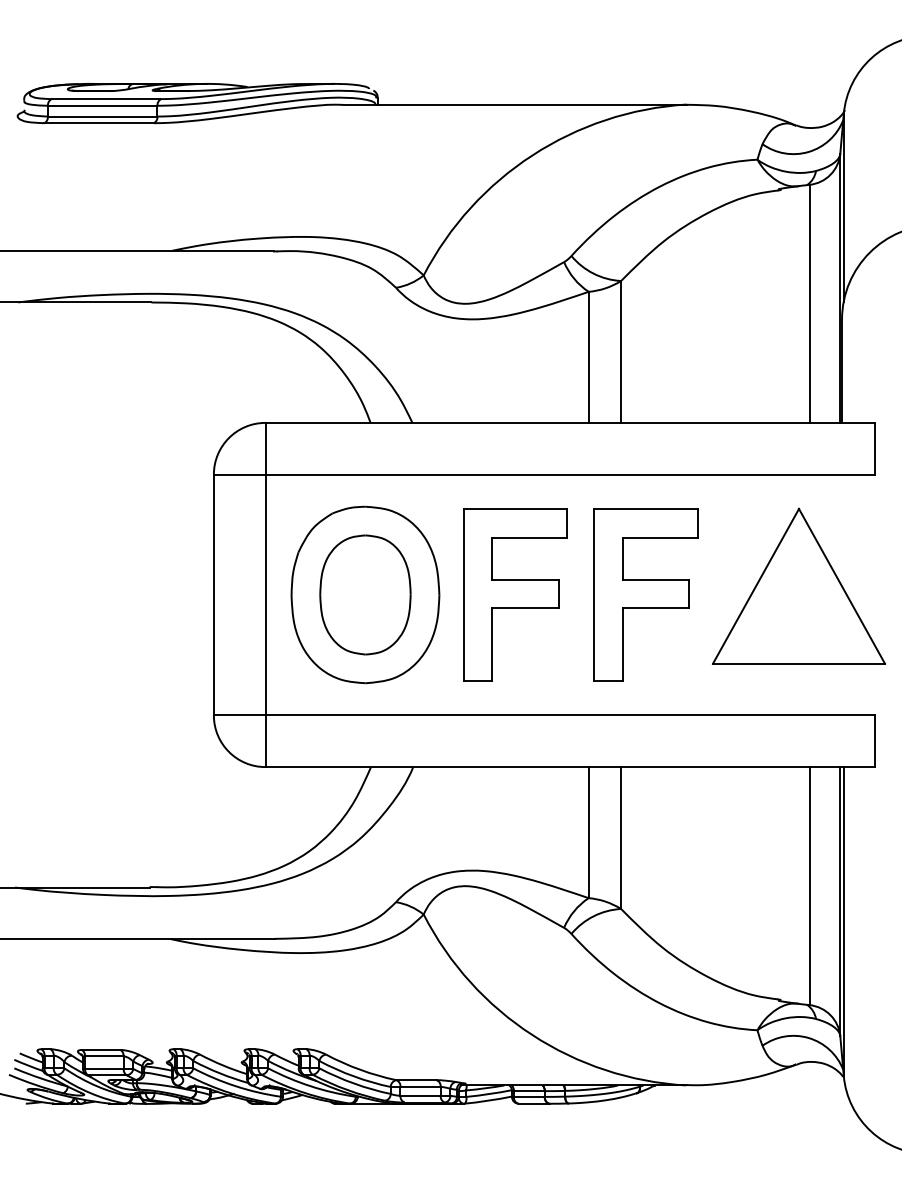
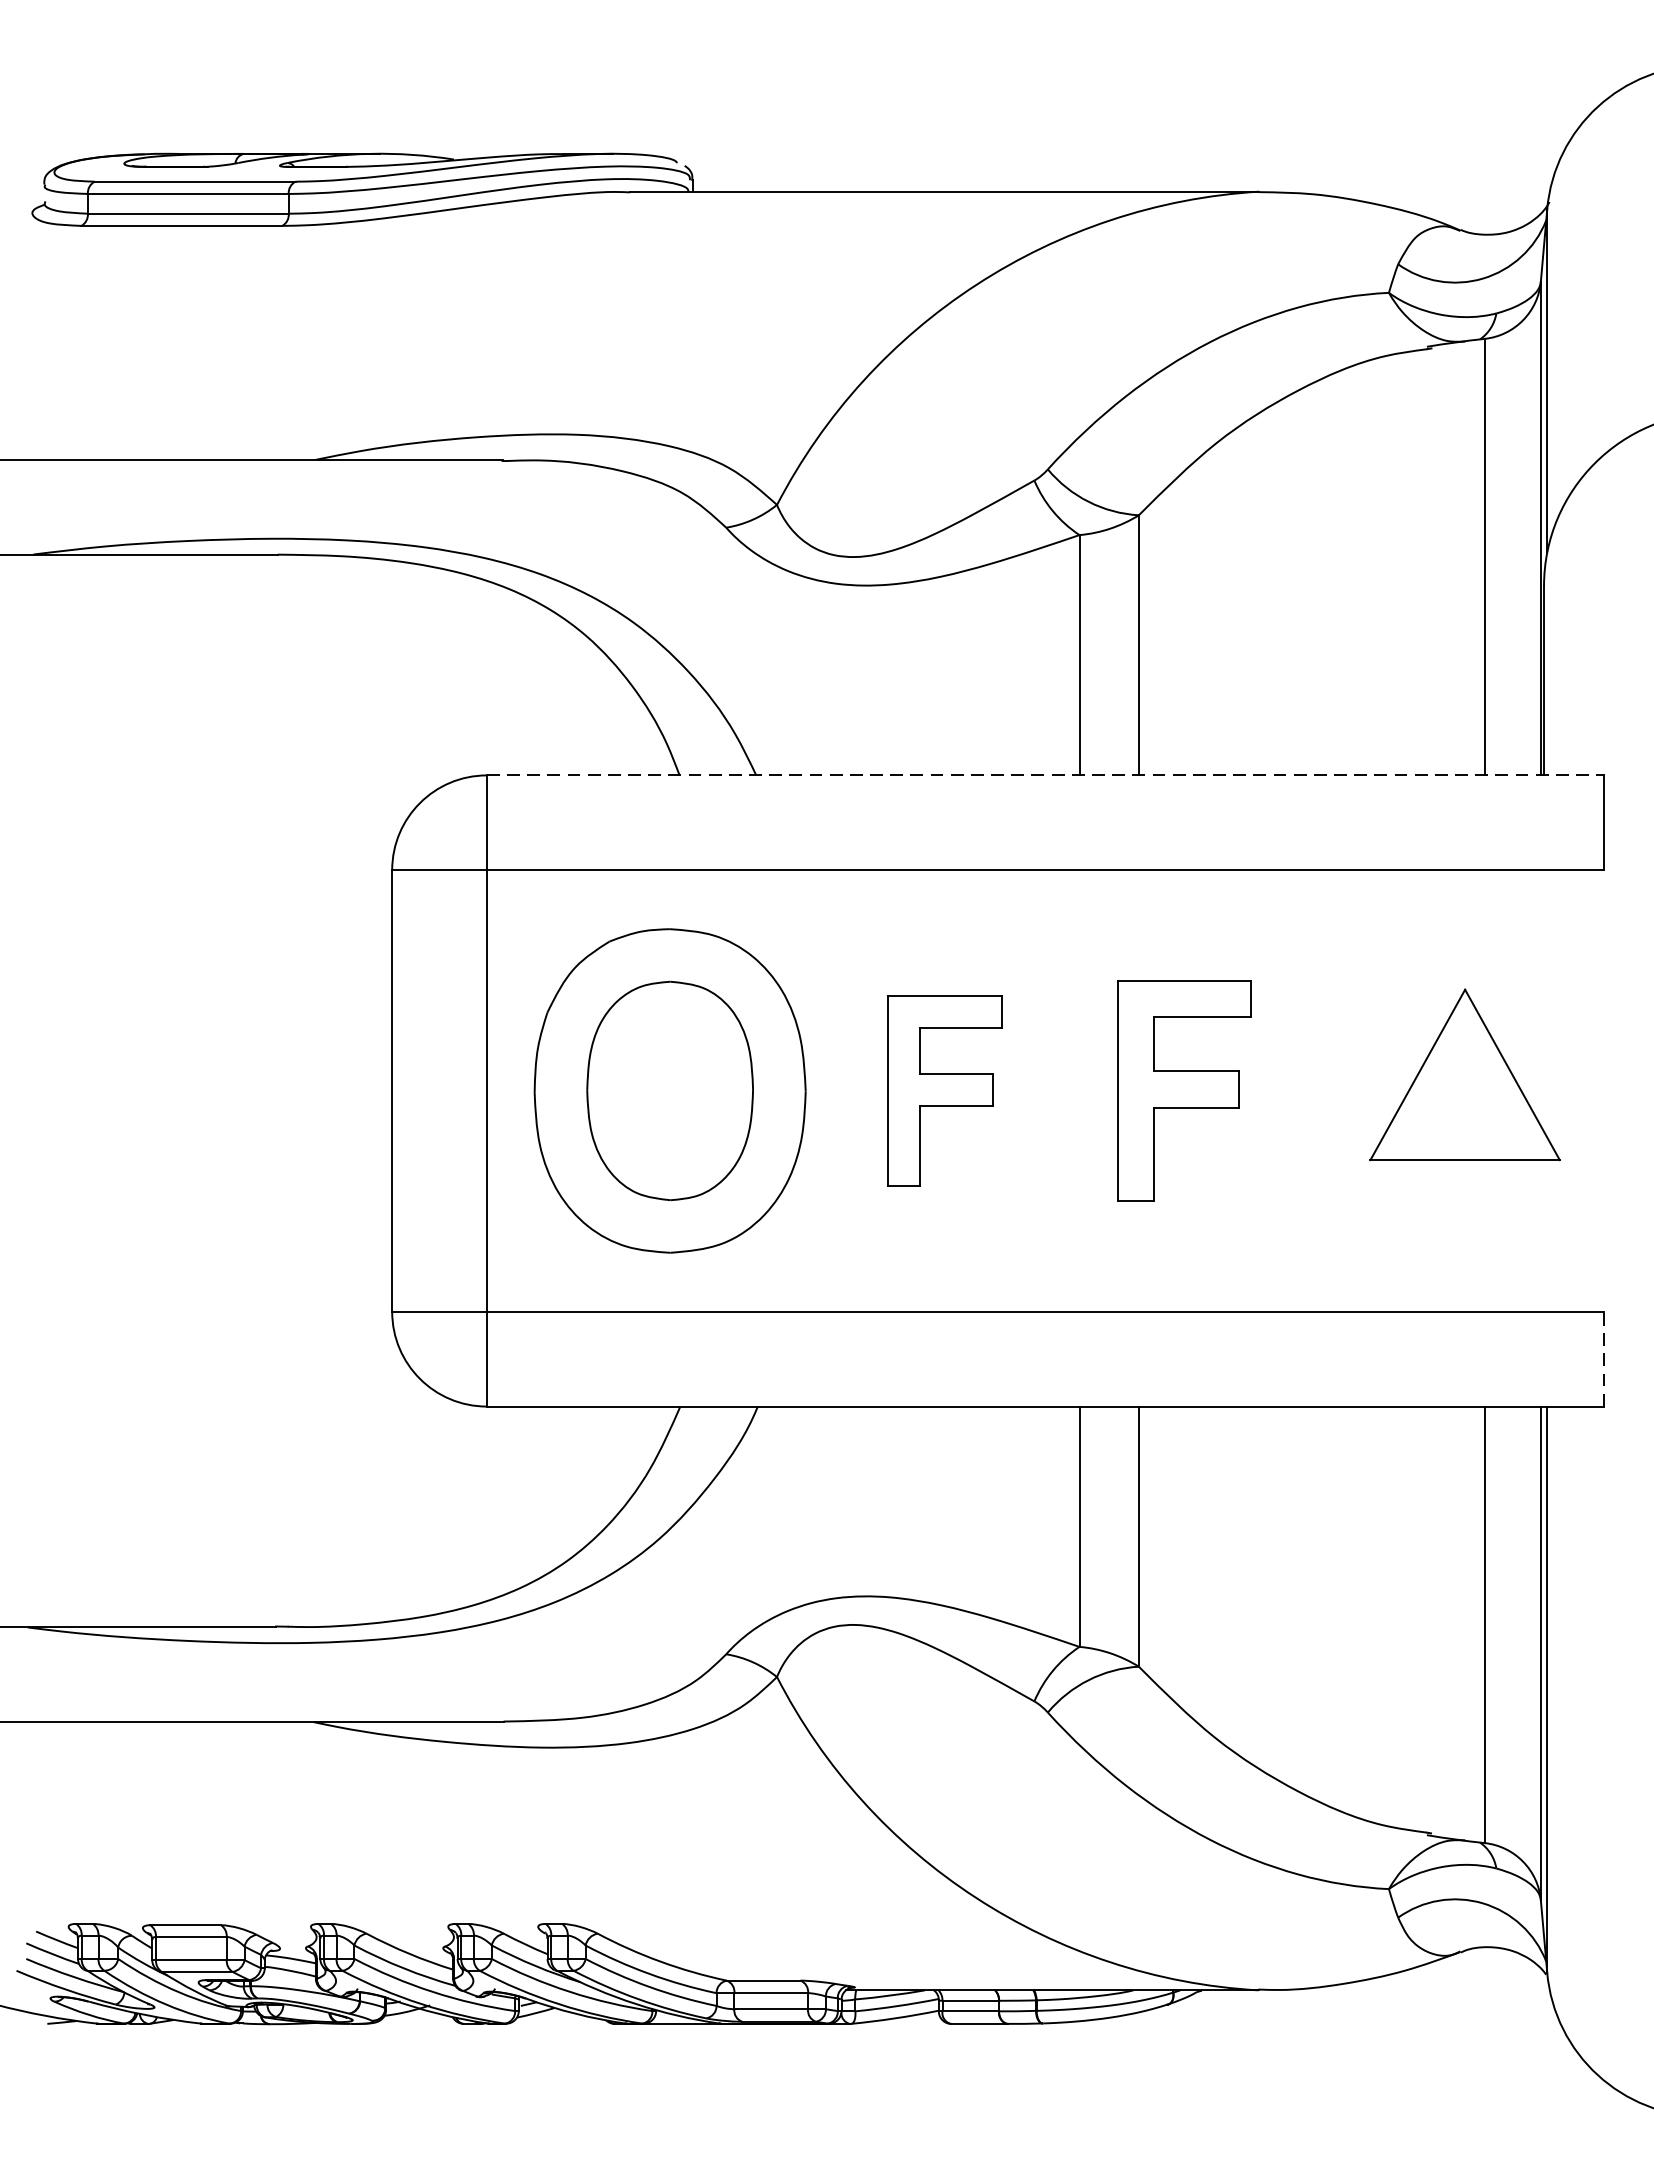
line: (570, 422) -> (1046, 774), solid -> dashed
part: (798, 585) -> (1464, 1073), size x0.6
part: (515, 594) -> (945, 1090), size x0.6
part: (645, 594) -> (1183, 1090), size x0.7
line: (874, 741) -> (1603, 1359), solid -> dashed

